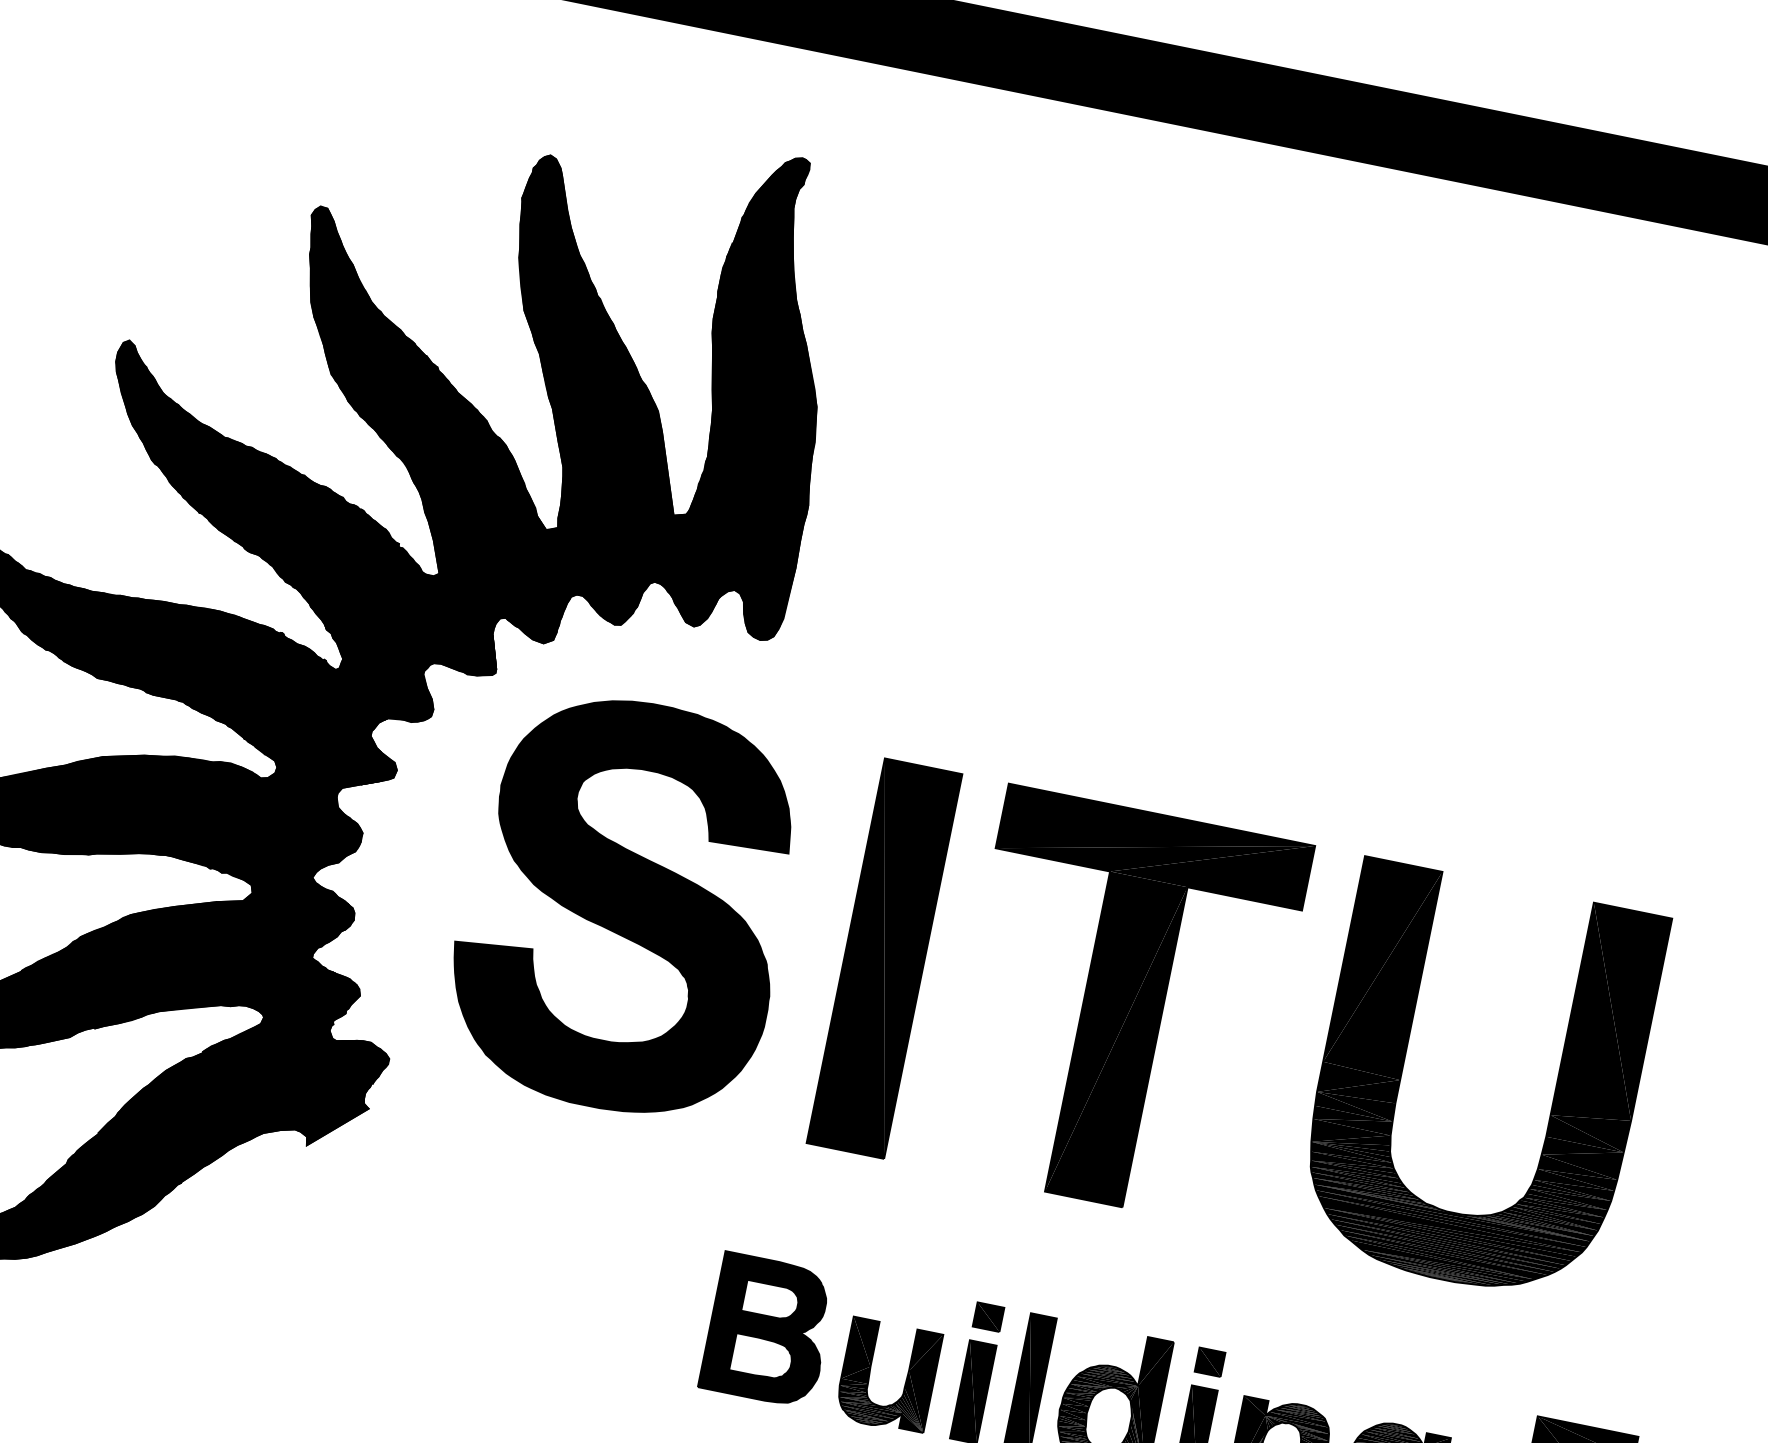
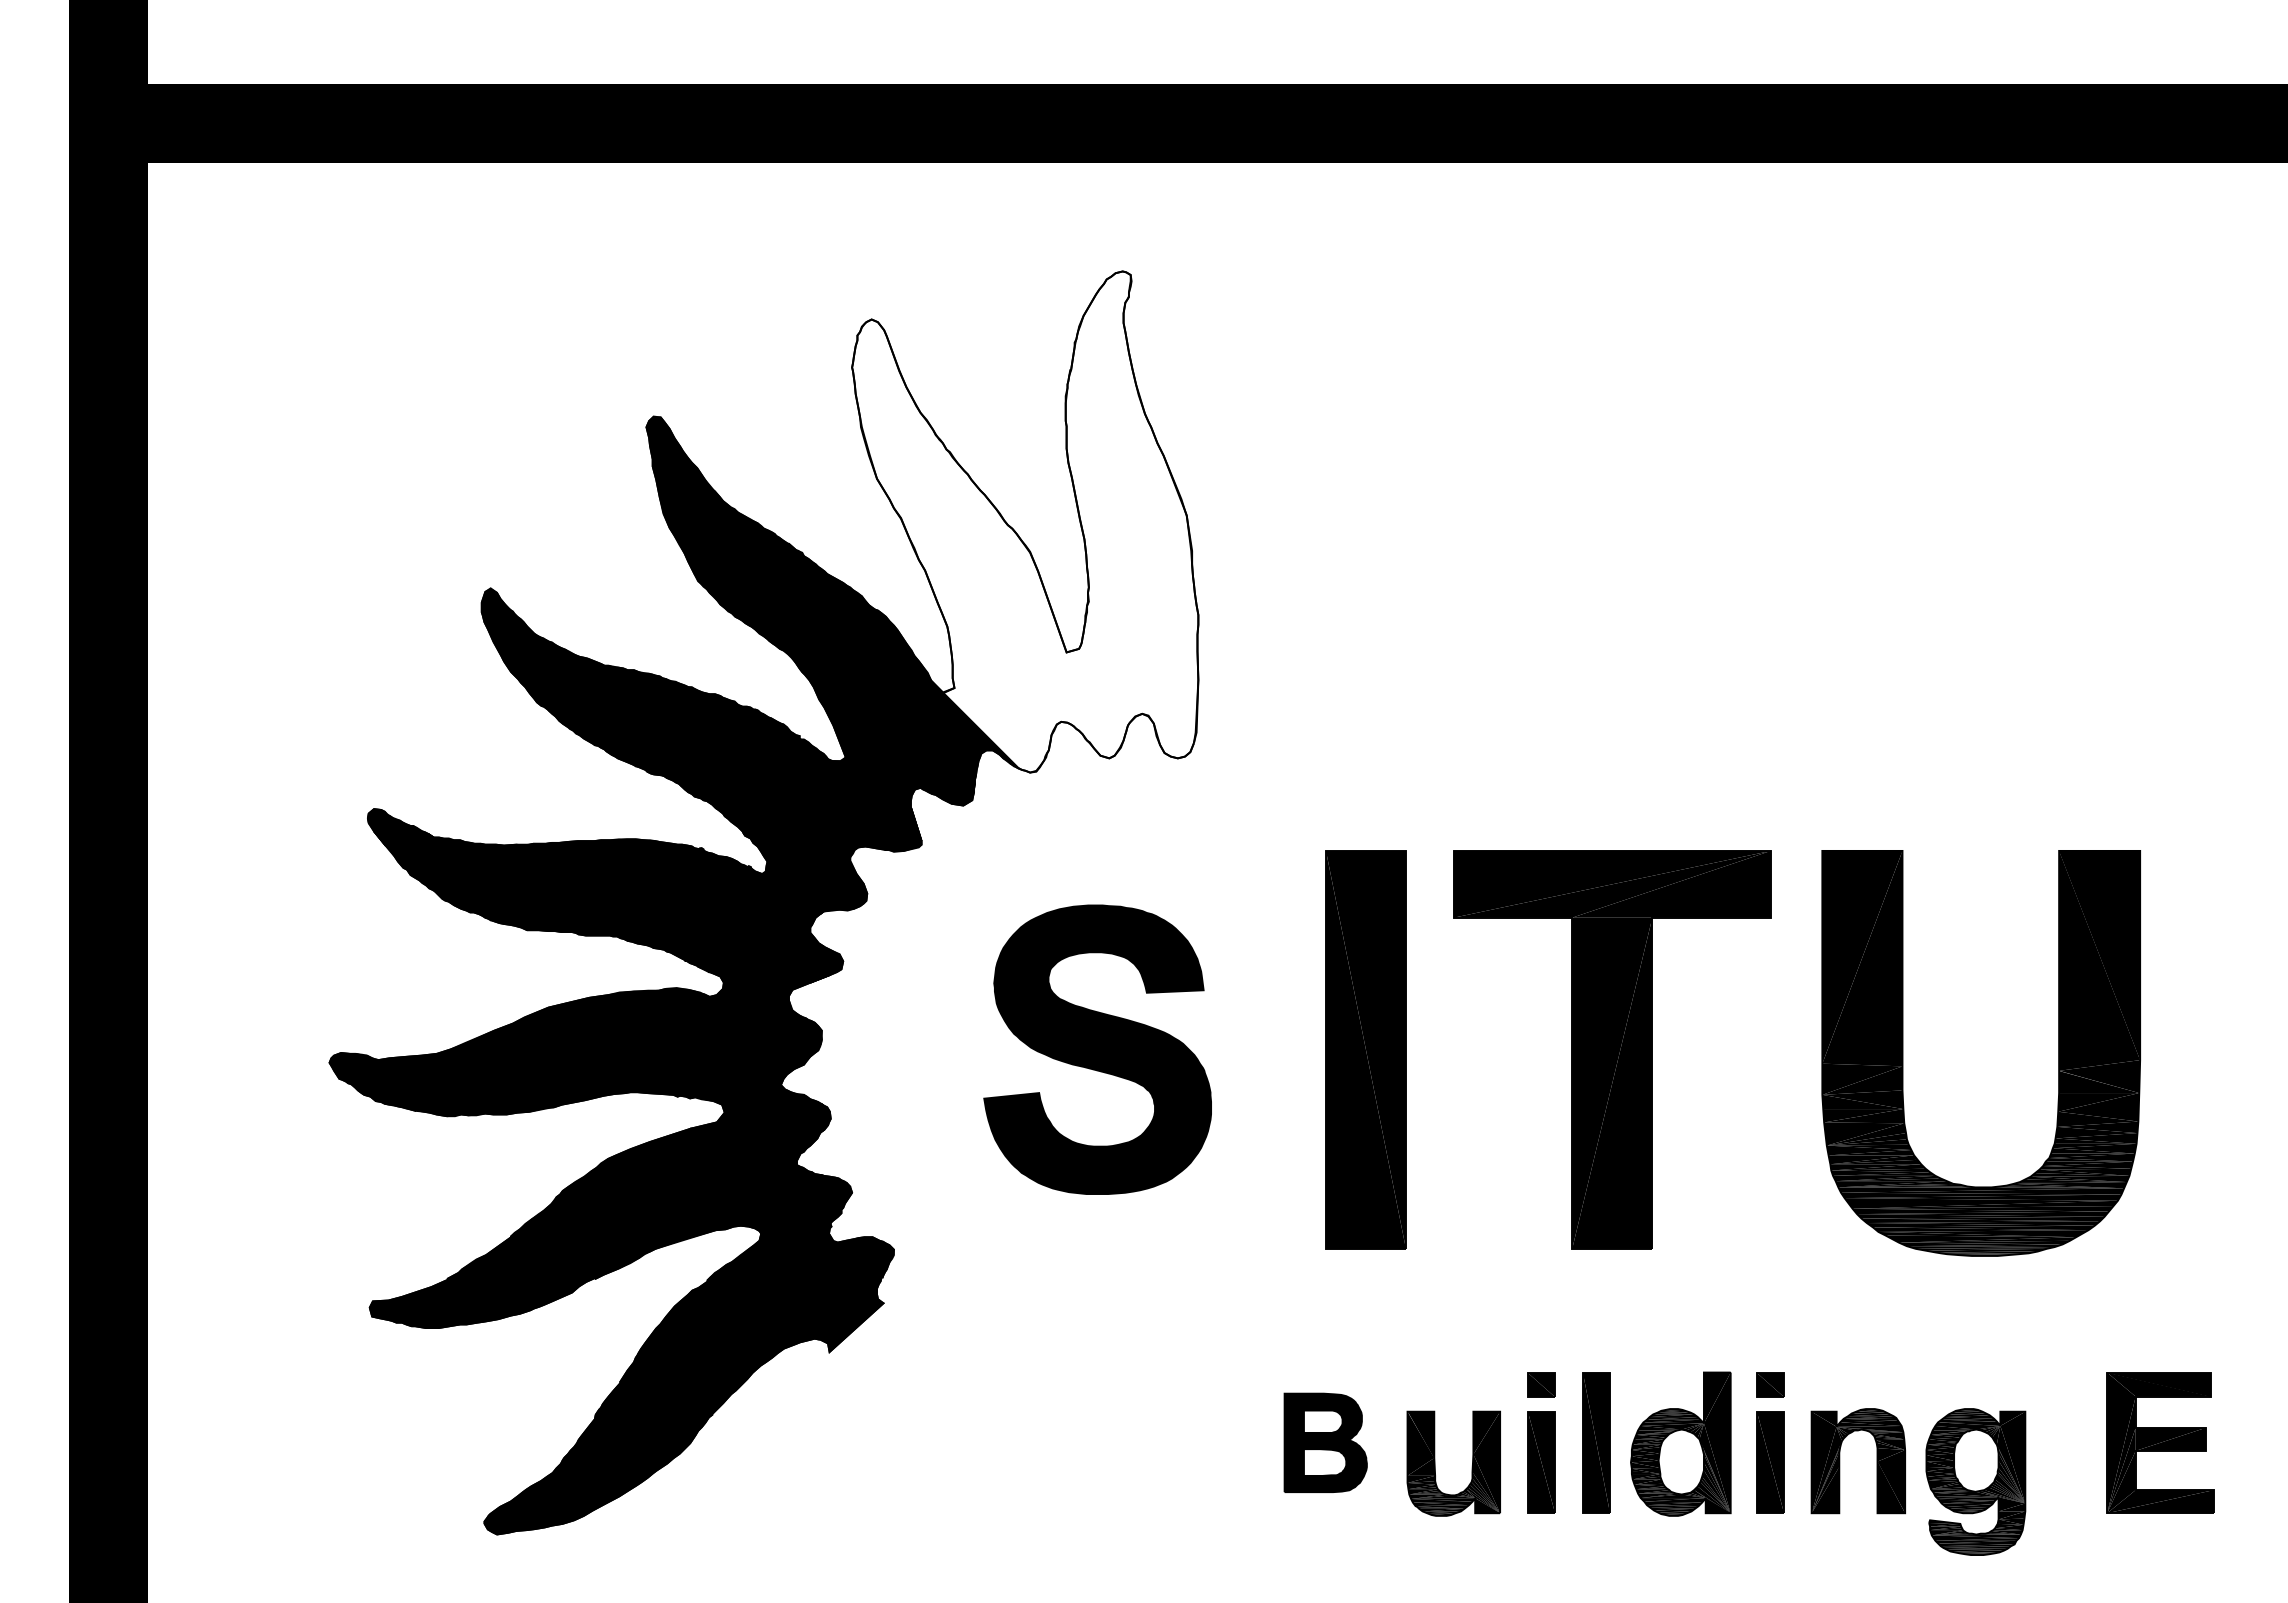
fill: (659, 381) -> (1025, 521), removed
part: (625, 905) -> (1097, 1049), size x0.7
part: (768, 1330) -> (1325, 1442), size x0.7

